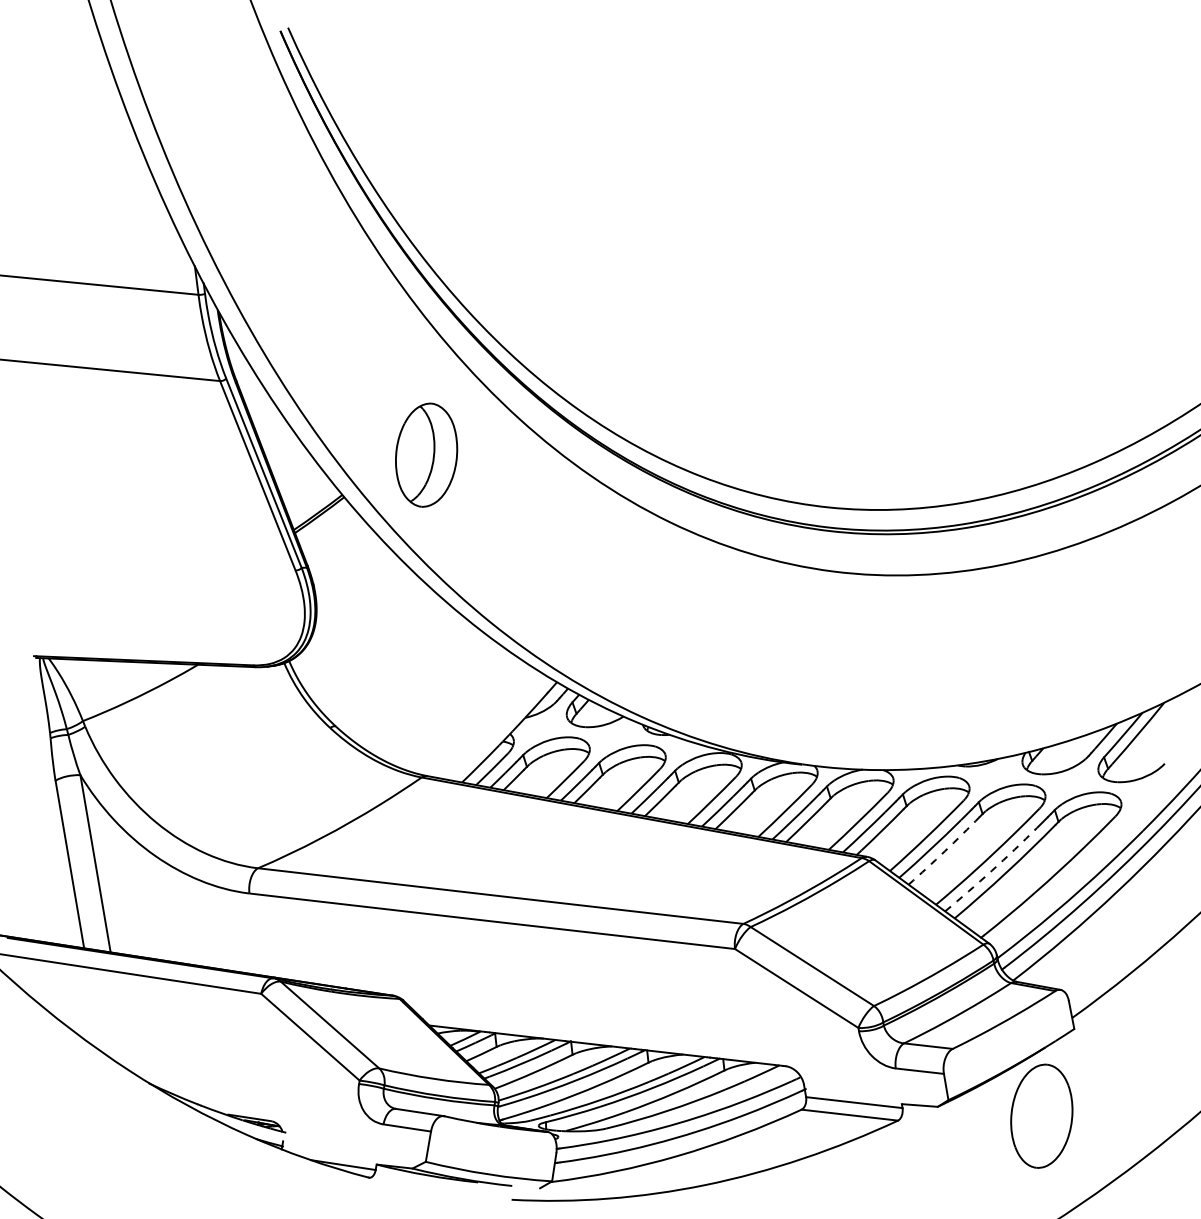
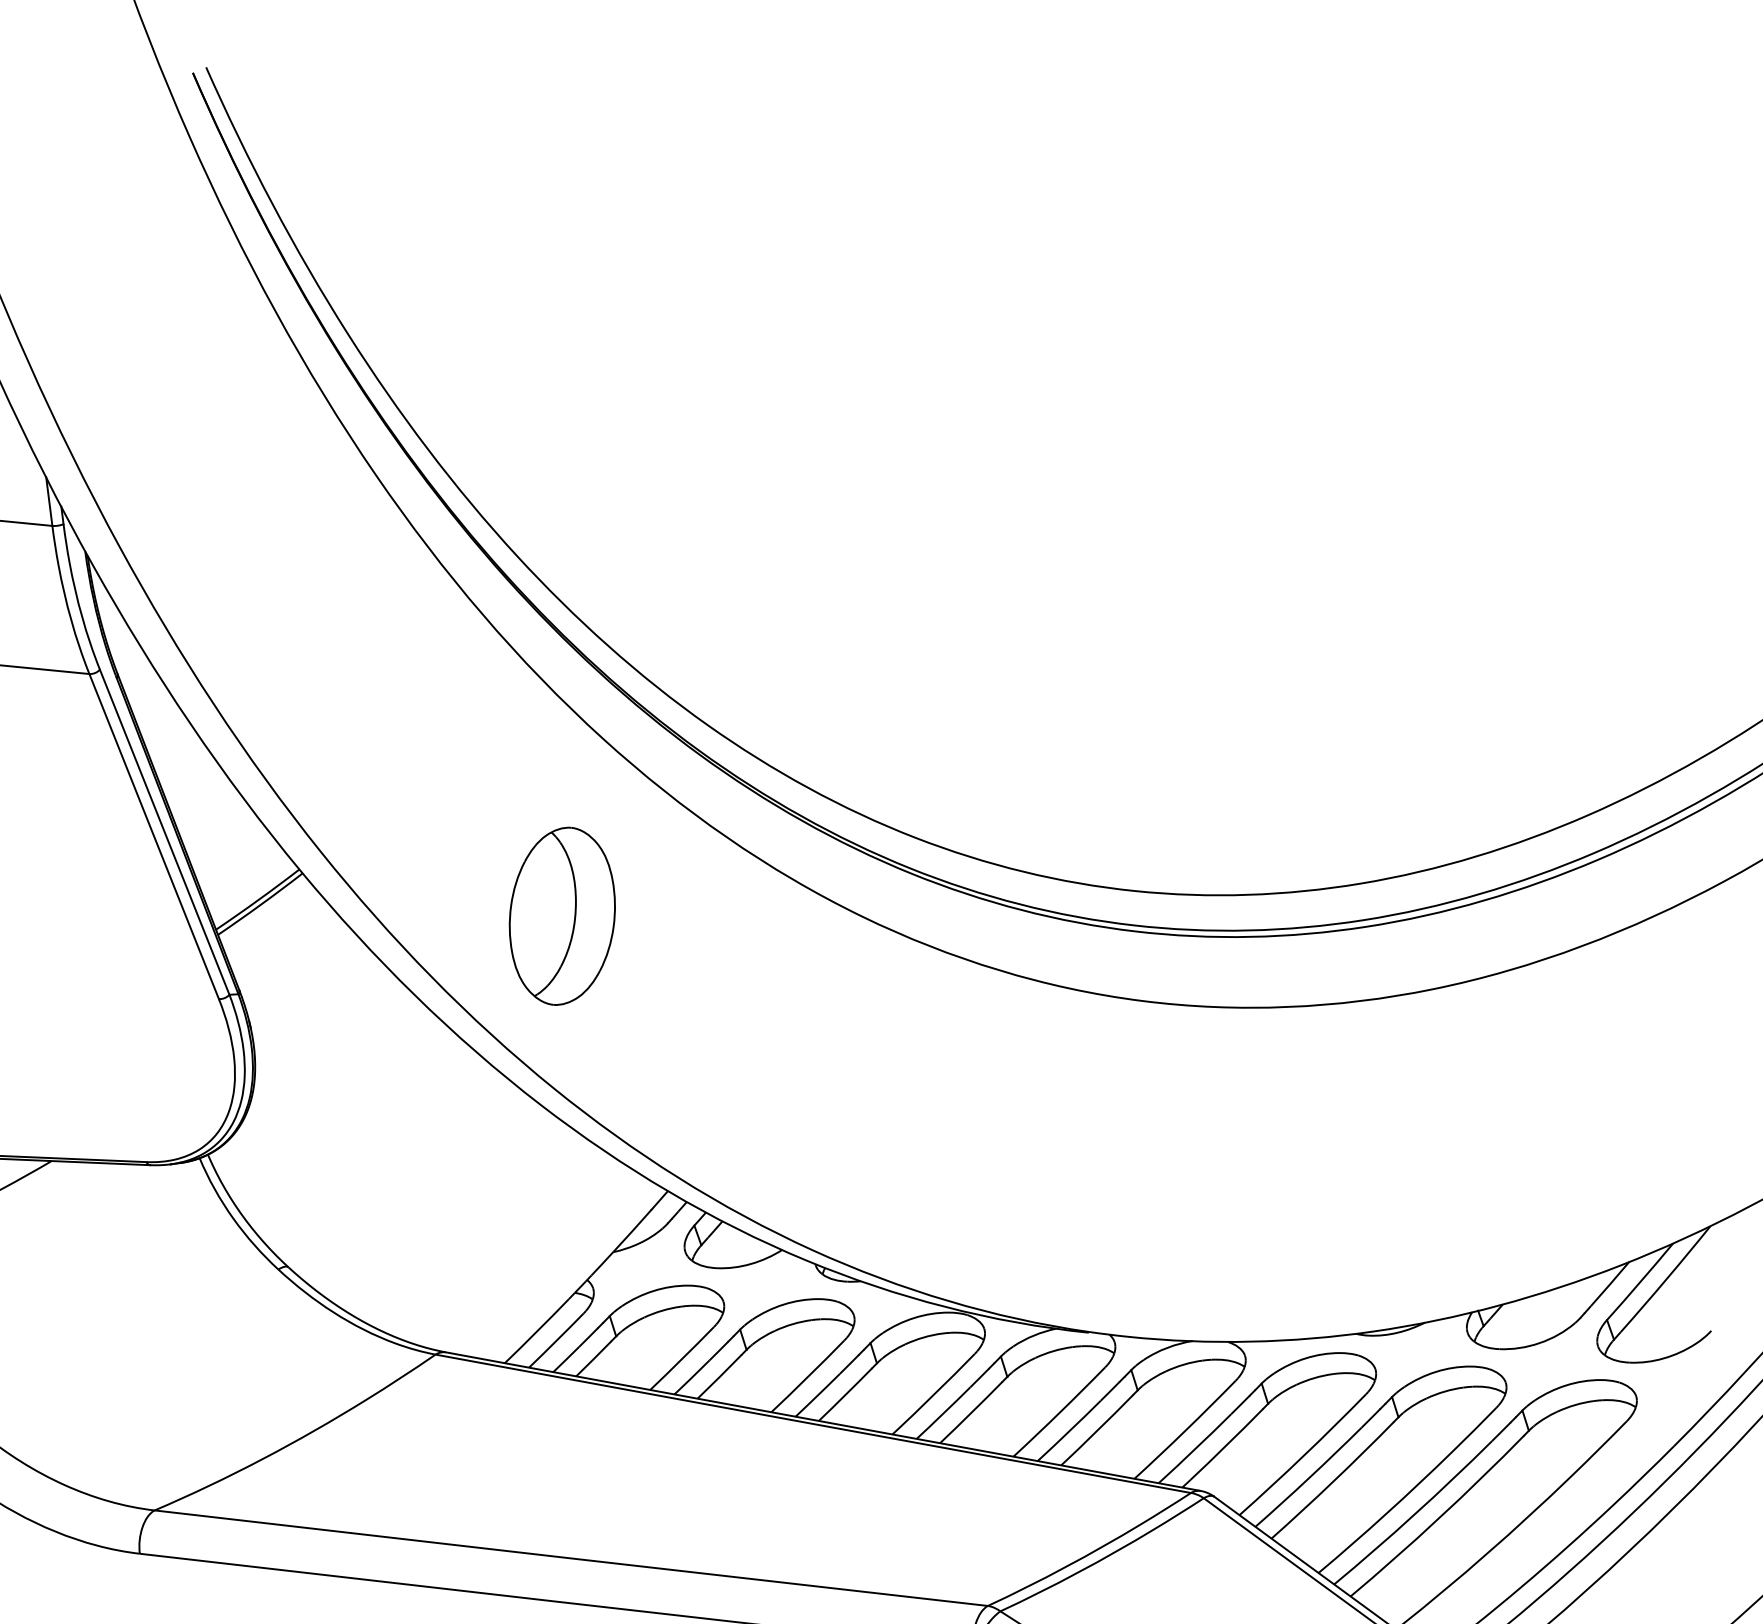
part: (426, 454) -> (562, 915), moved
arc: (944, 851) -> (1333, 1481), dashed -> solid
arc: (991, 870) -> (1413, 1514), dashed -> solid

